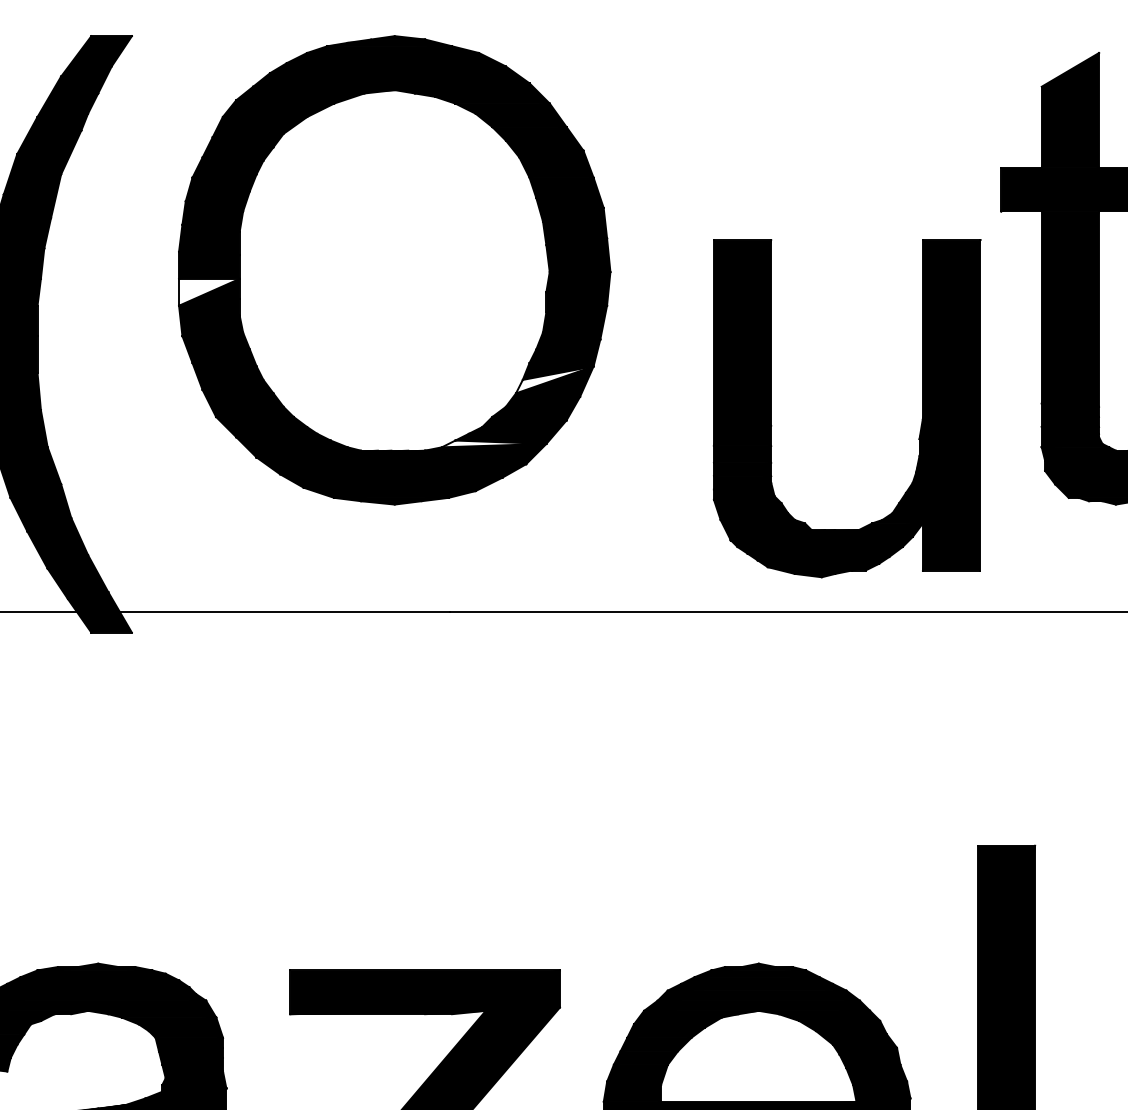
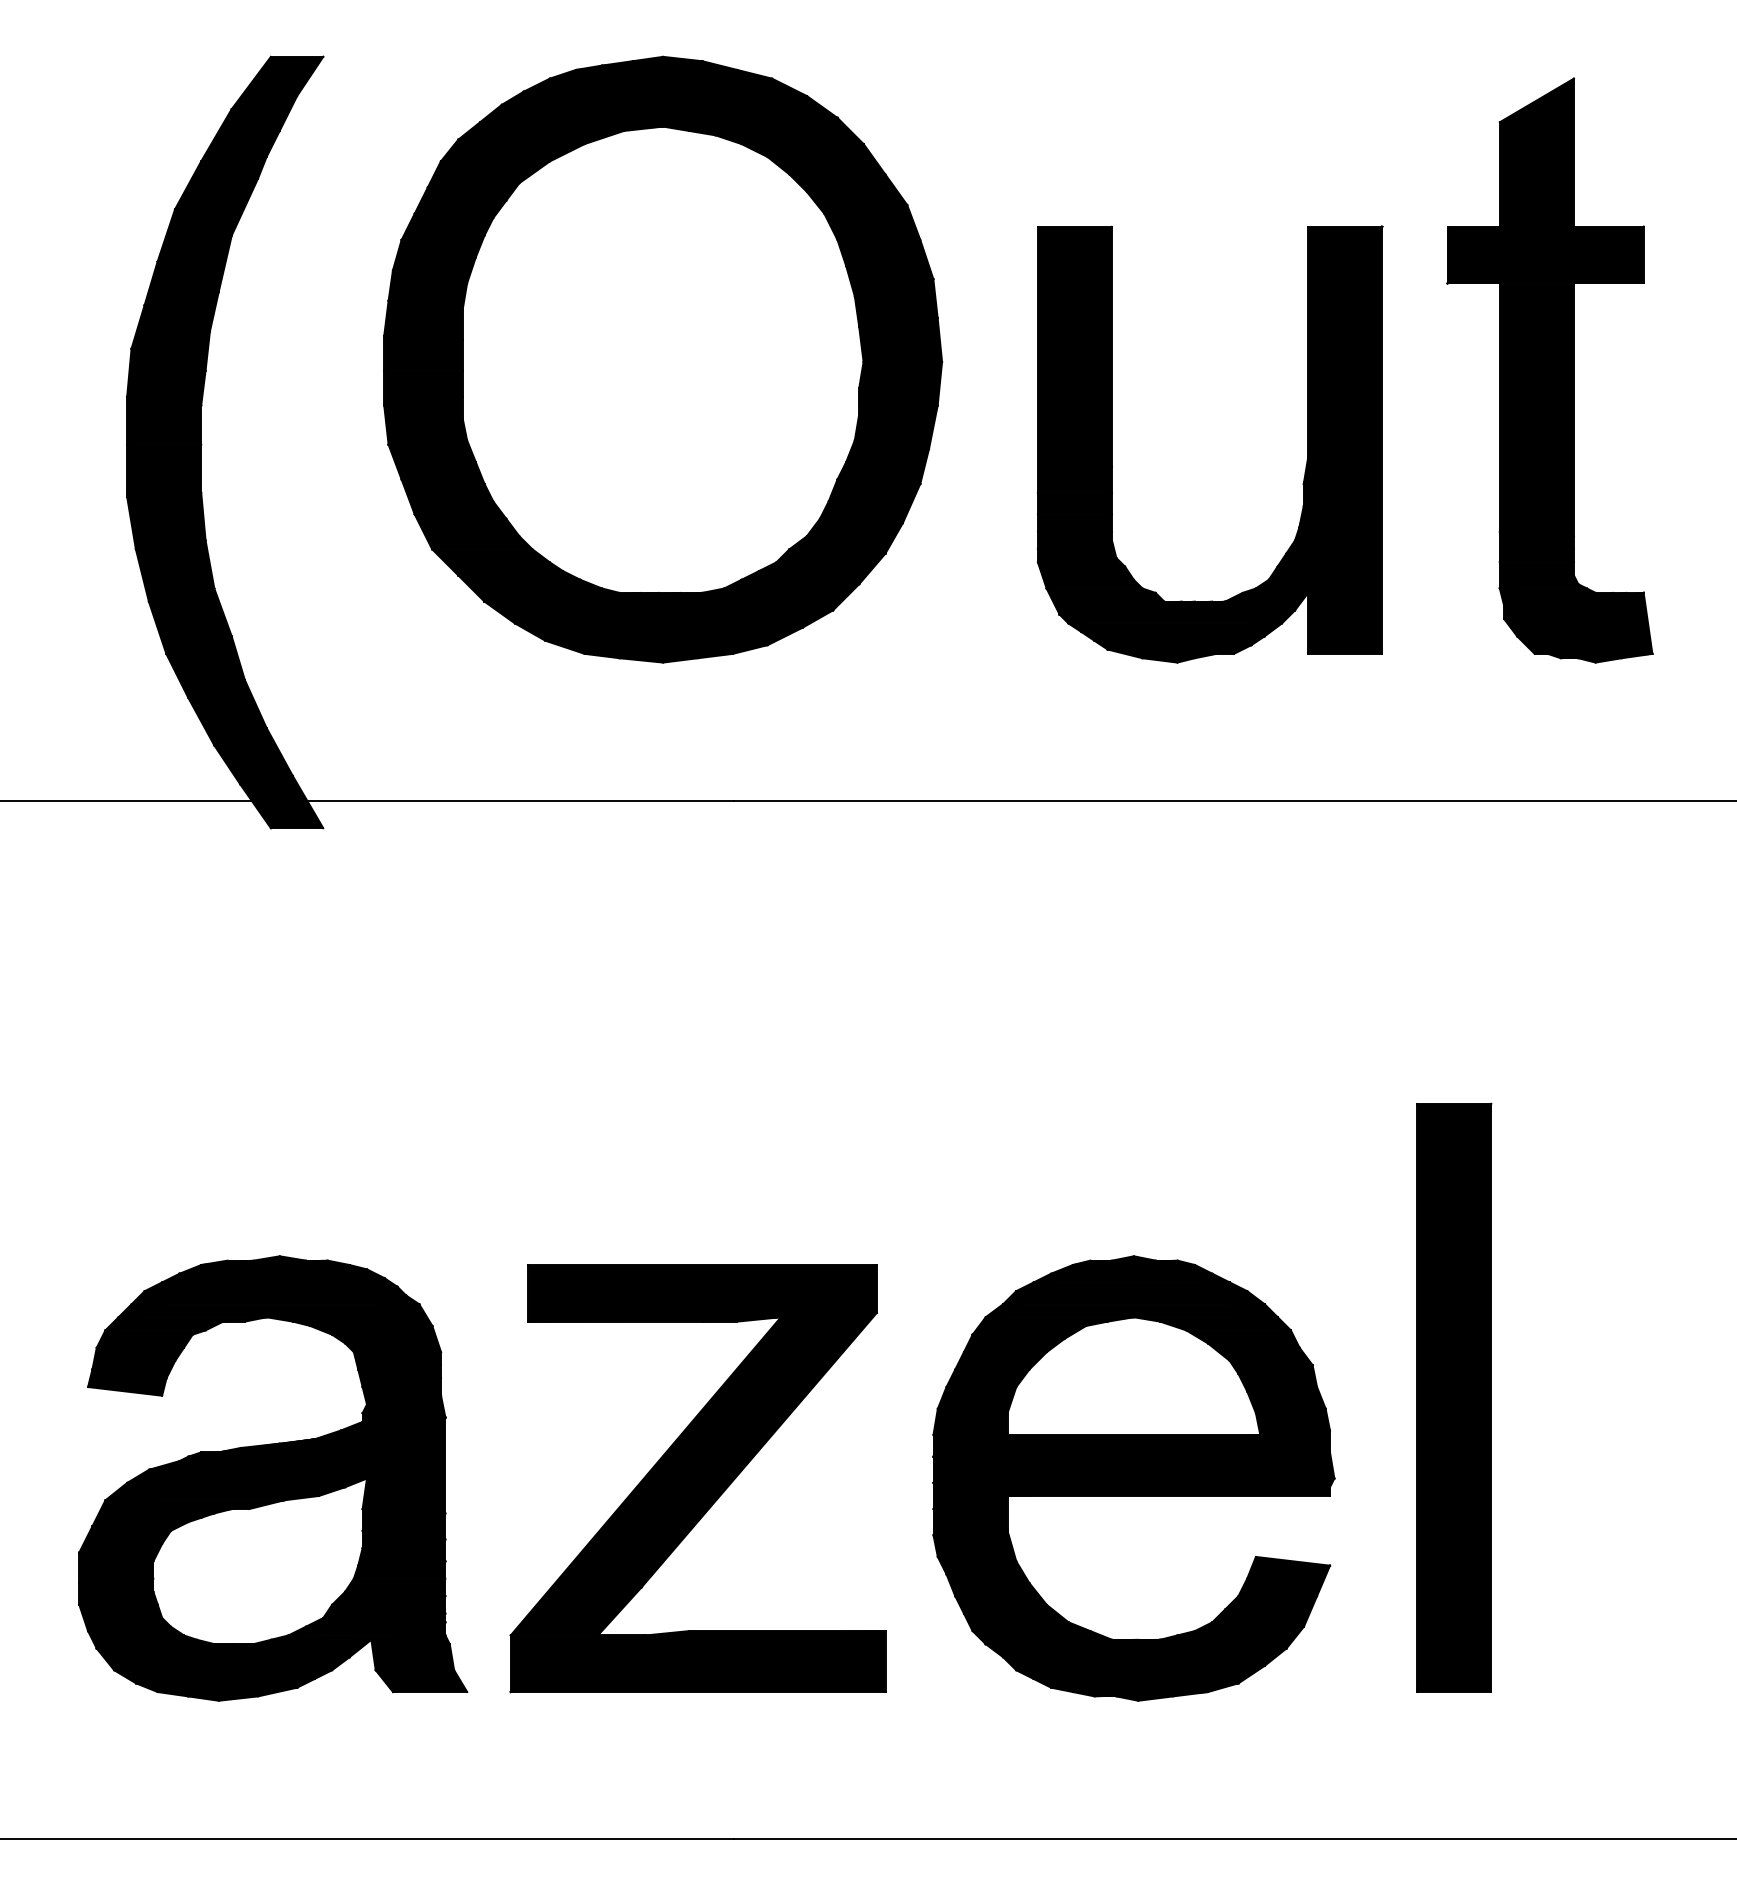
fill: (209, 291) -> (423, 387), added
fill: (555, 379) -> (870, 500), added
part: (771, 408) -> (1112, 444), moved
fill: (494, 443) -> (791, 583), added

